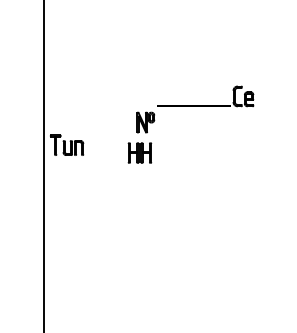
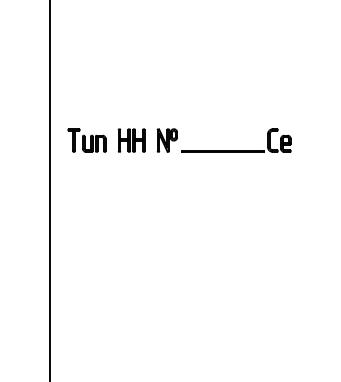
part: (206, 105) -> (236, 150), moved
part: (66, 145) -> (86, 140), moved
part: (139, 152) -> (131, 140), moved

